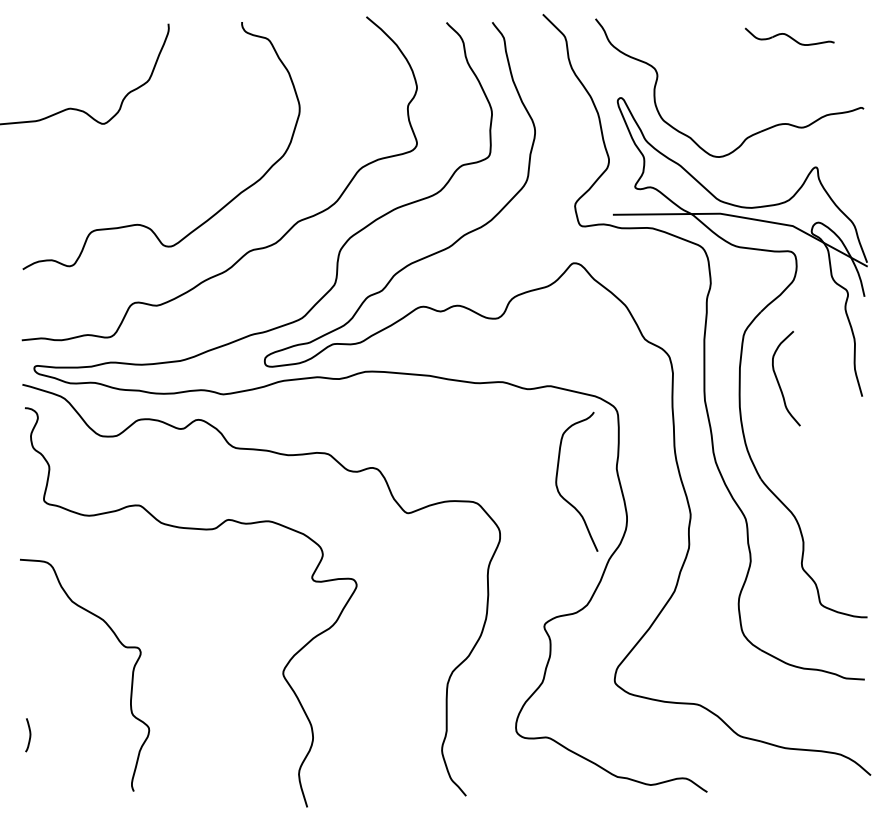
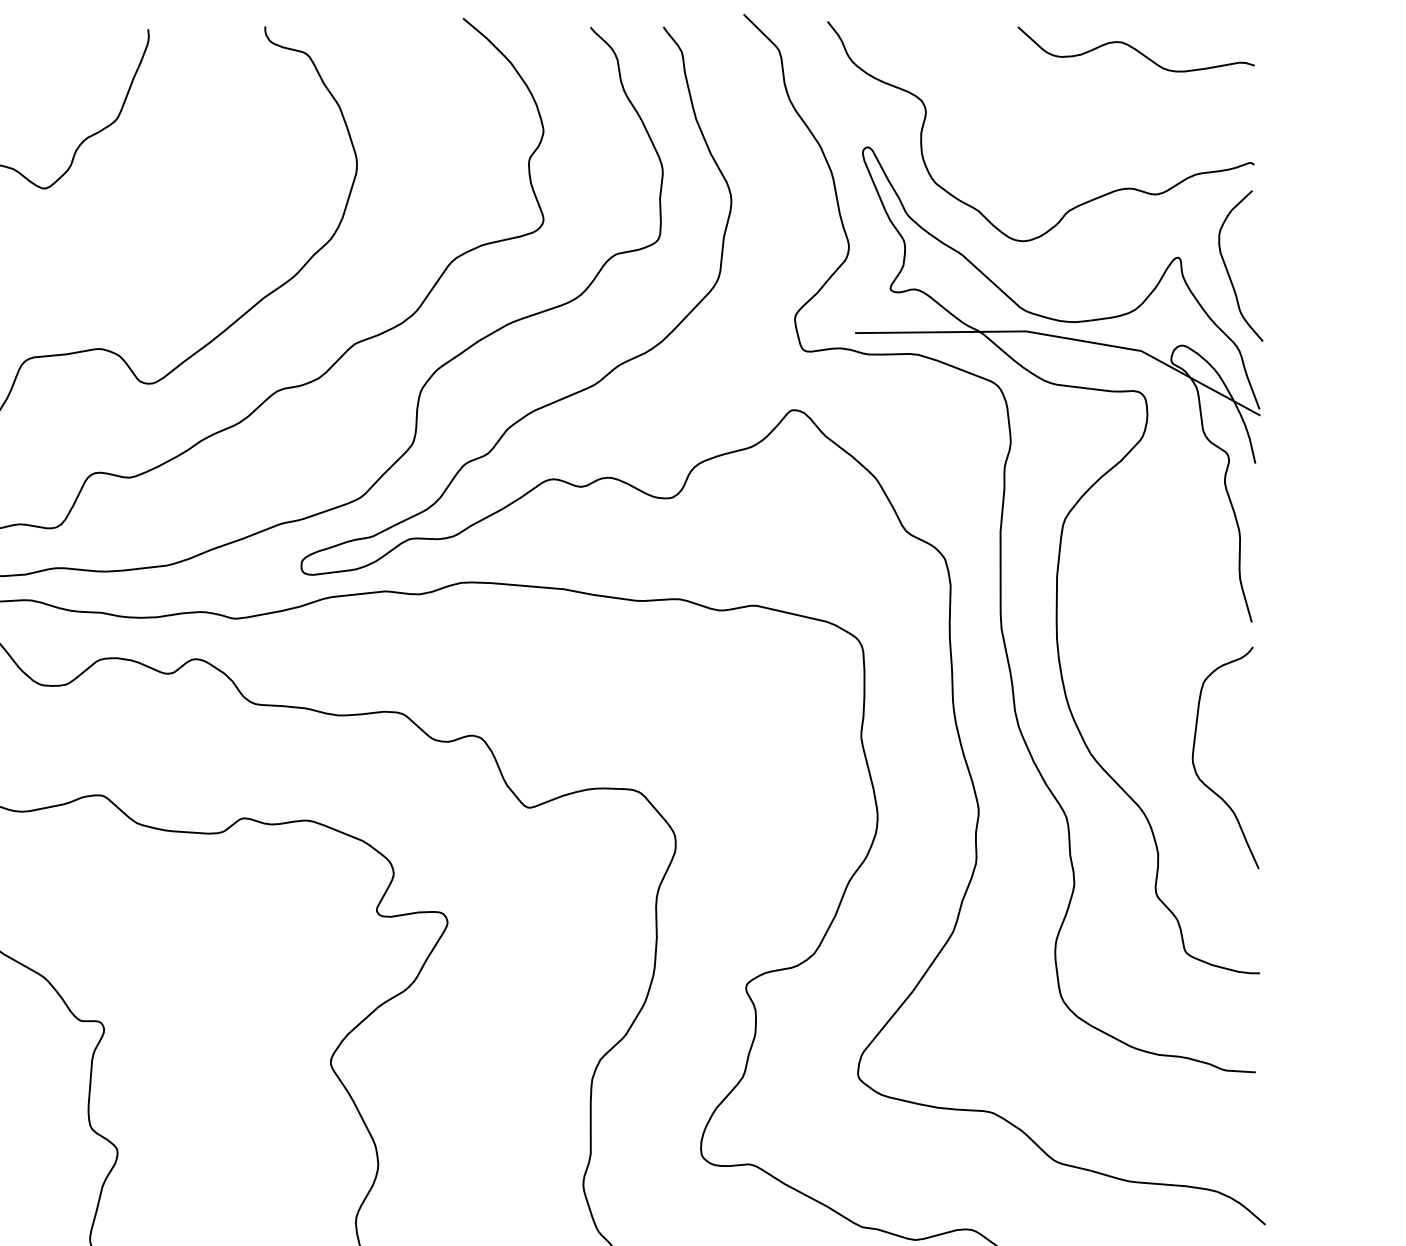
part: (789, 36) -> (1135, 49), size x1.67
curve: (779, 382) -> (1229, 272), moved
curve: (557, 481) -> (1194, 757), moved

